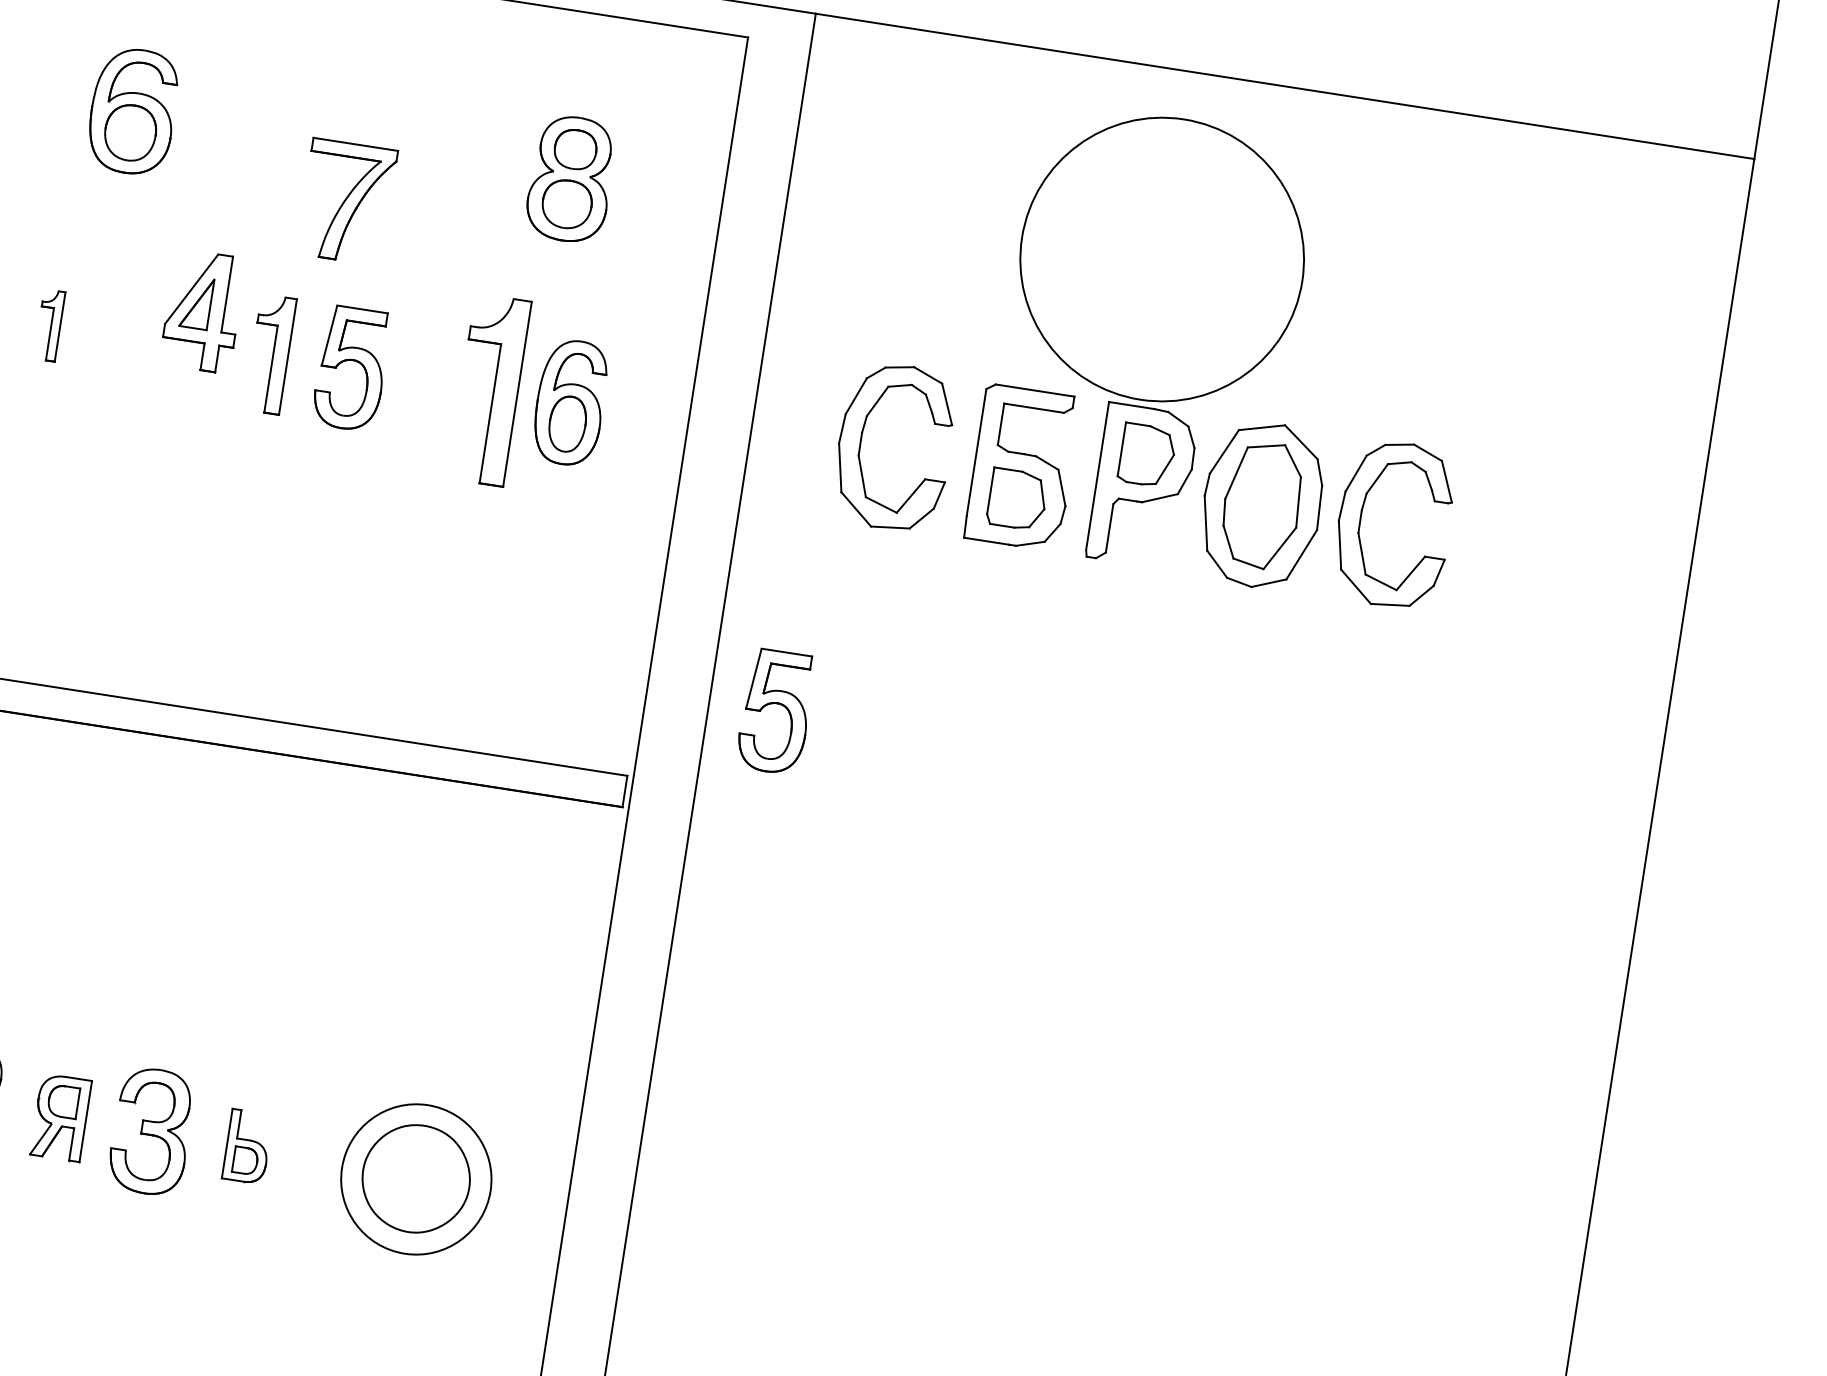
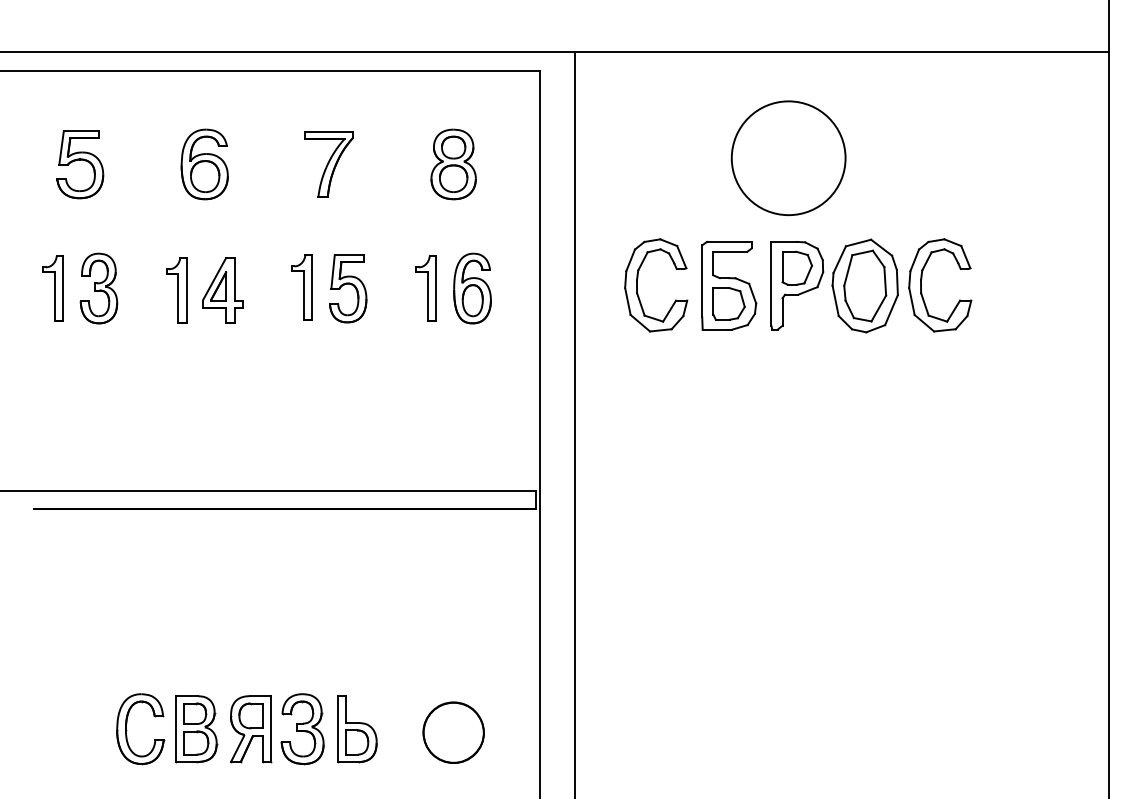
part: (345, 202) -> (328, 164), moved
circle: (1161, 259) -> (788, 158), size x0.71
part: (202, 311) -> (222, 290), moved
part: (49, 325) -> (176, 290), size x1.67
part: (487, 389) -> (425, 288), size x0.62
part: (776, 711) -> (613, 442), removed
part: (61, 1118) -> (251, 729), size x1.43
part: (247, 1147) -> (357, 729), size x1.67
circle: (416, 1178) -> (453, 732), size x0.71

